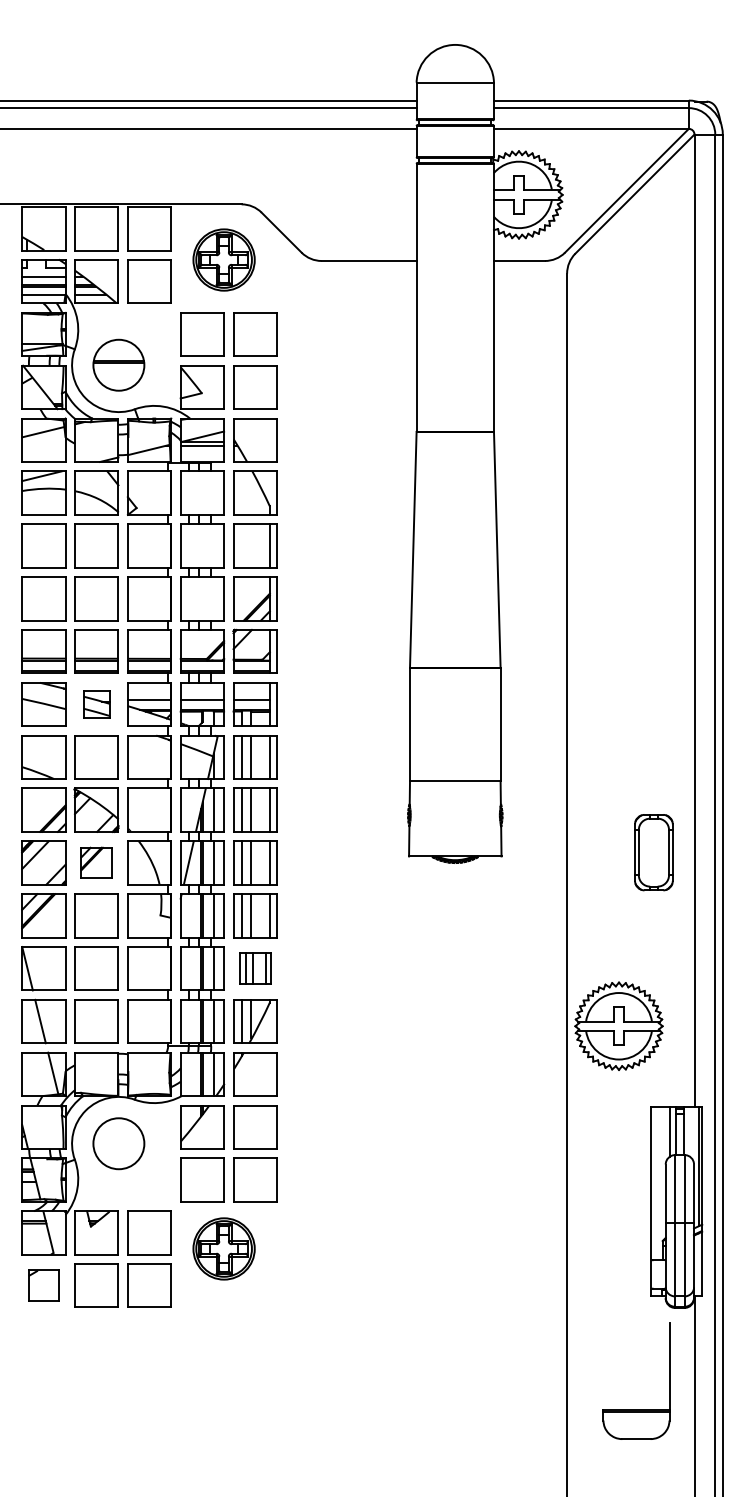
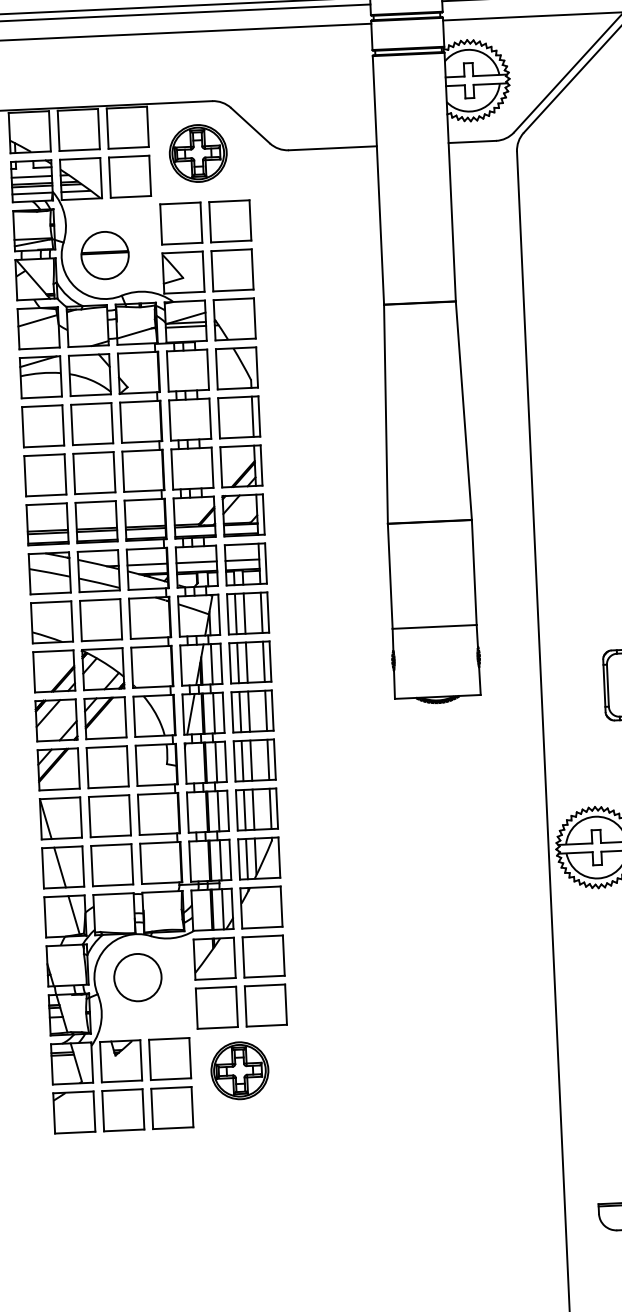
part: (96, 704) -> (98, 571), size x1.67
part: (96, 862) -> (105, 717), size x1.43
part: (255, 968) -> (257, 809), size x1.43
part: (43, 1285) -> (73, 1112), size x1.43

